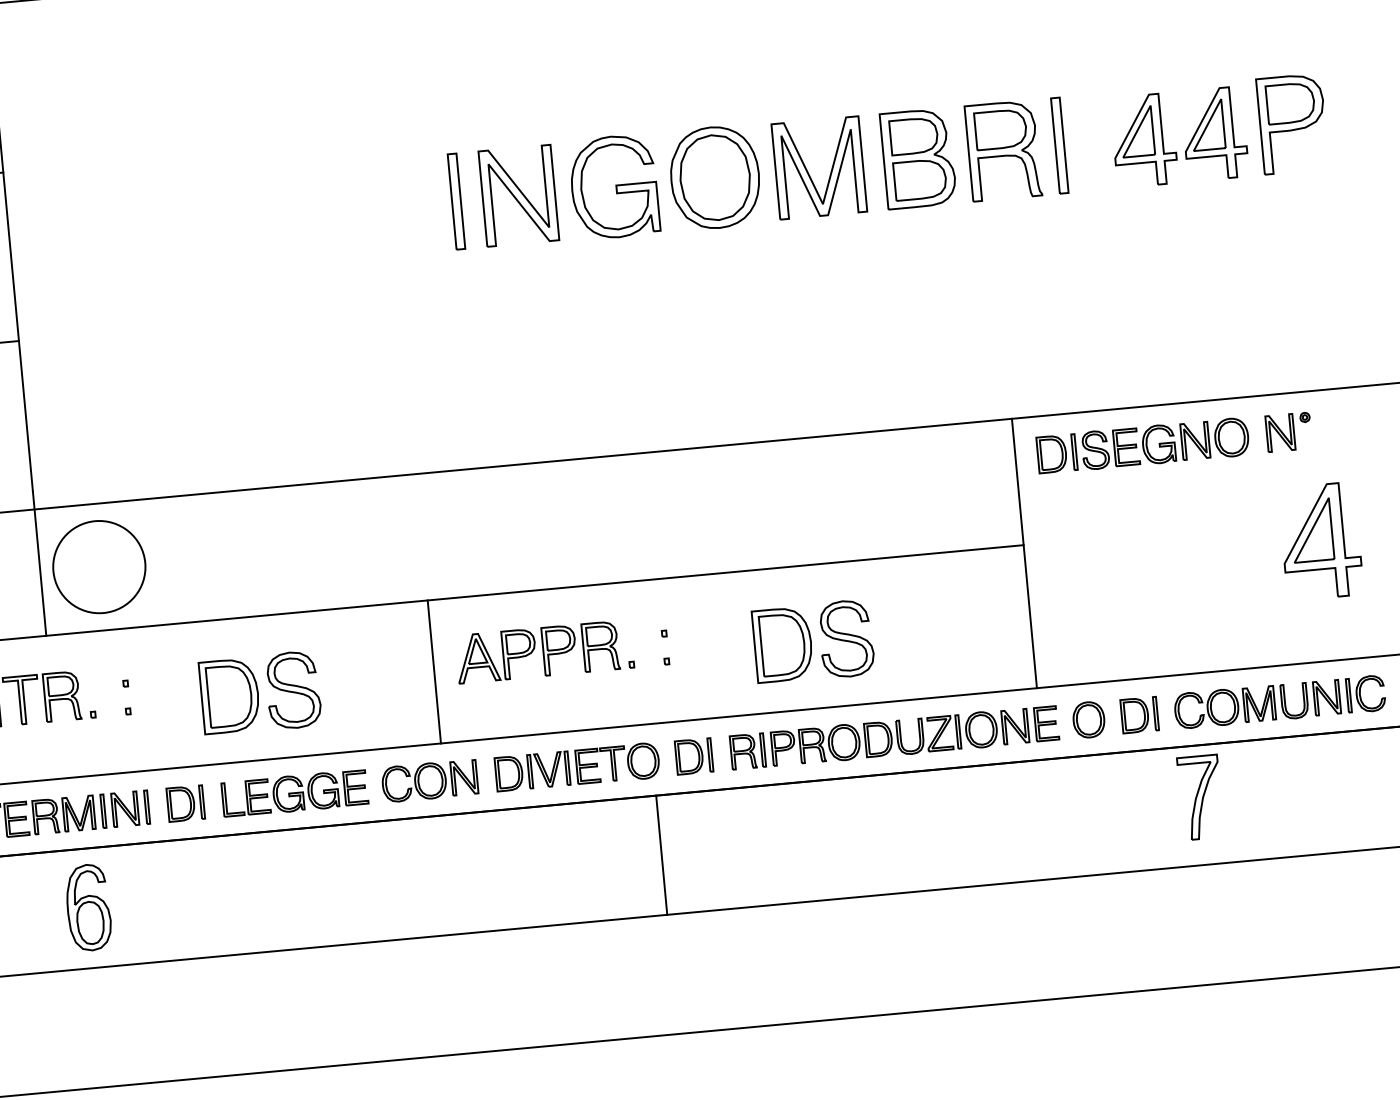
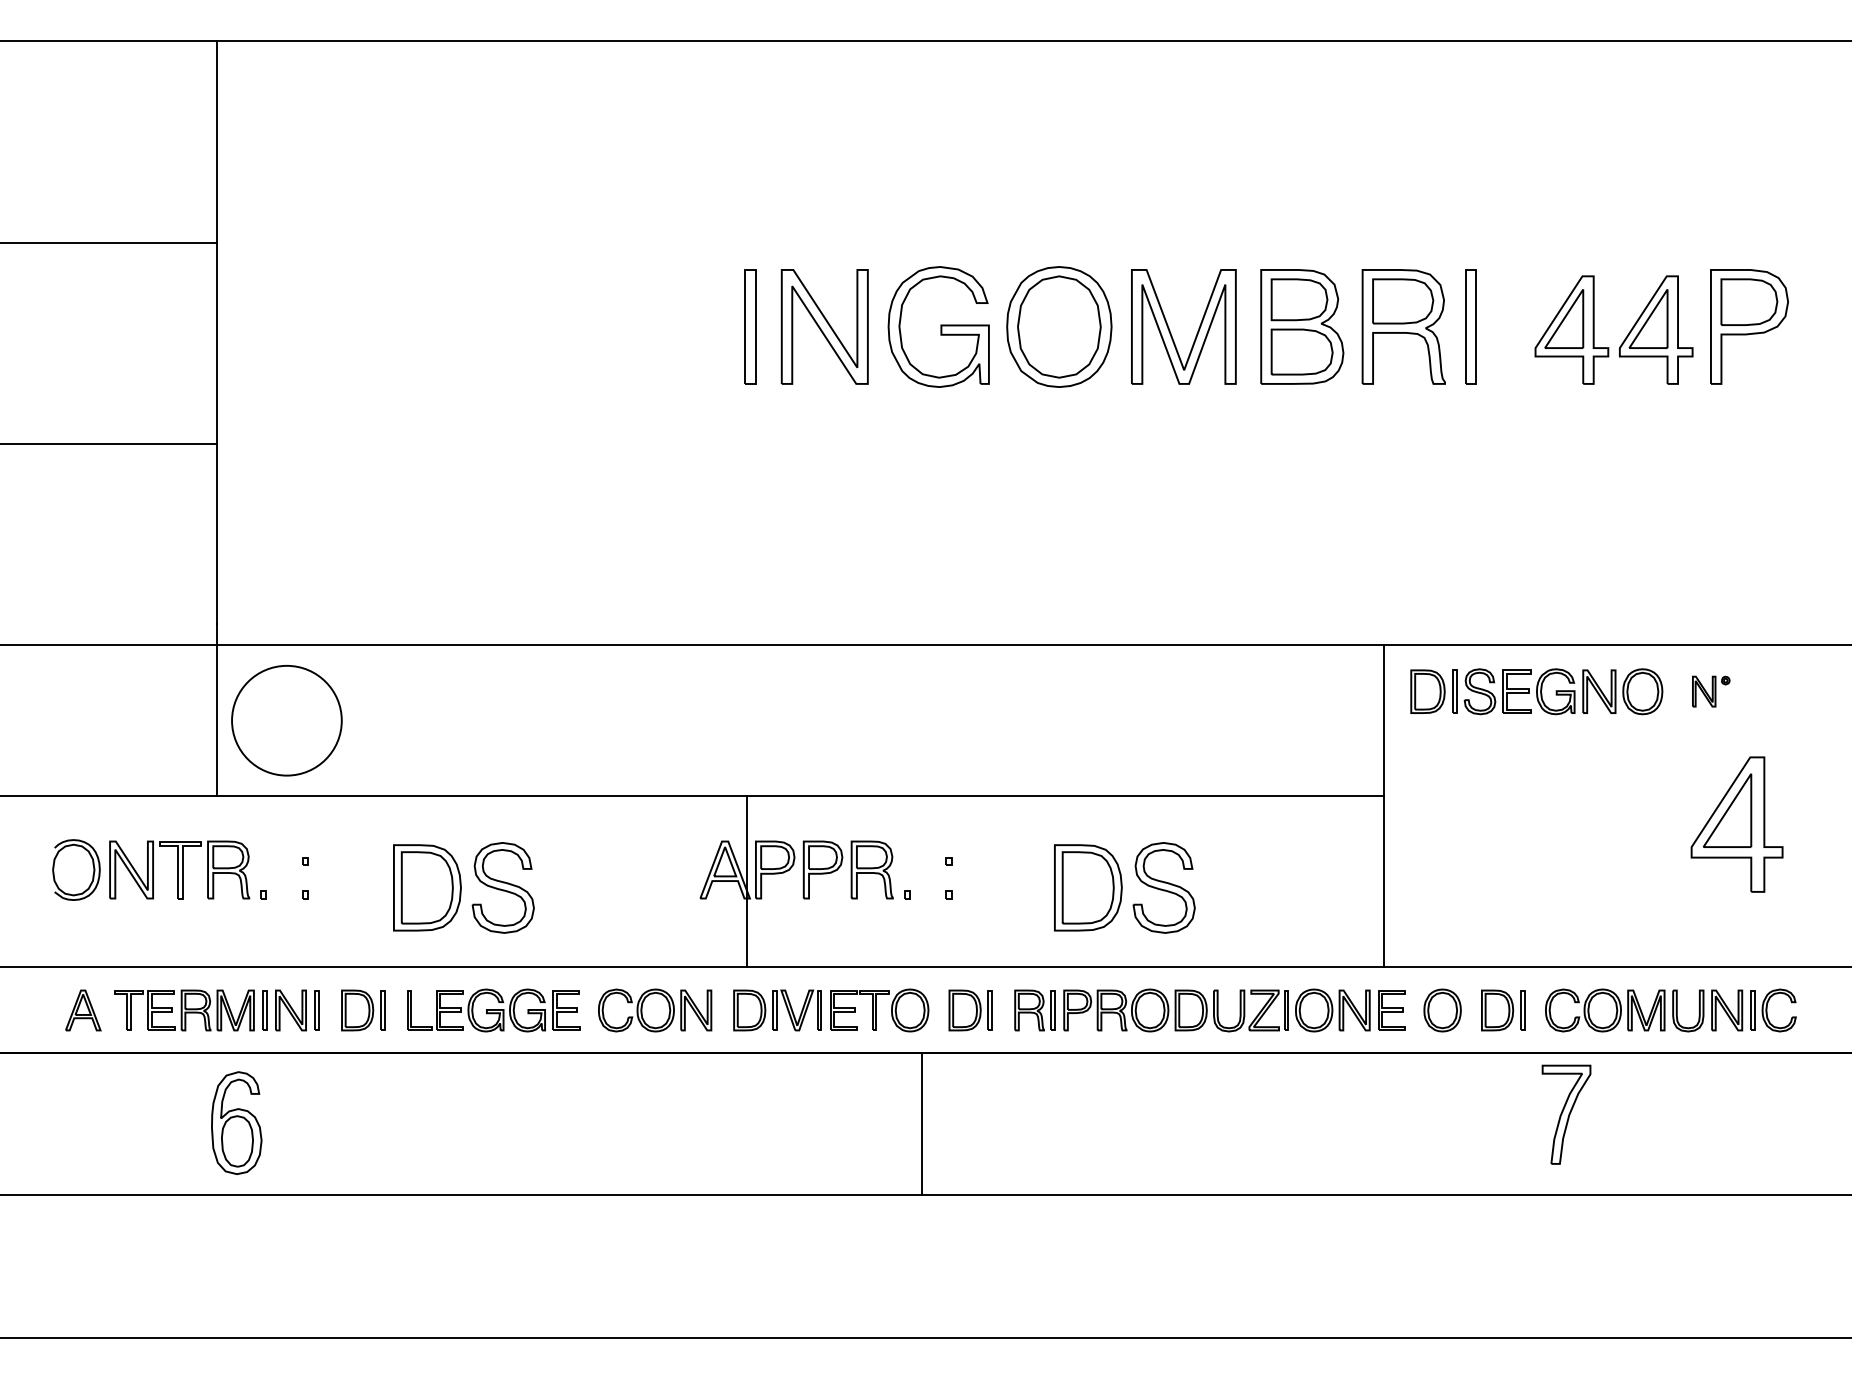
part: (1289, 432) -> (1711, 691), size x0.7
line: (434, 671) -> (747, 881), moved

